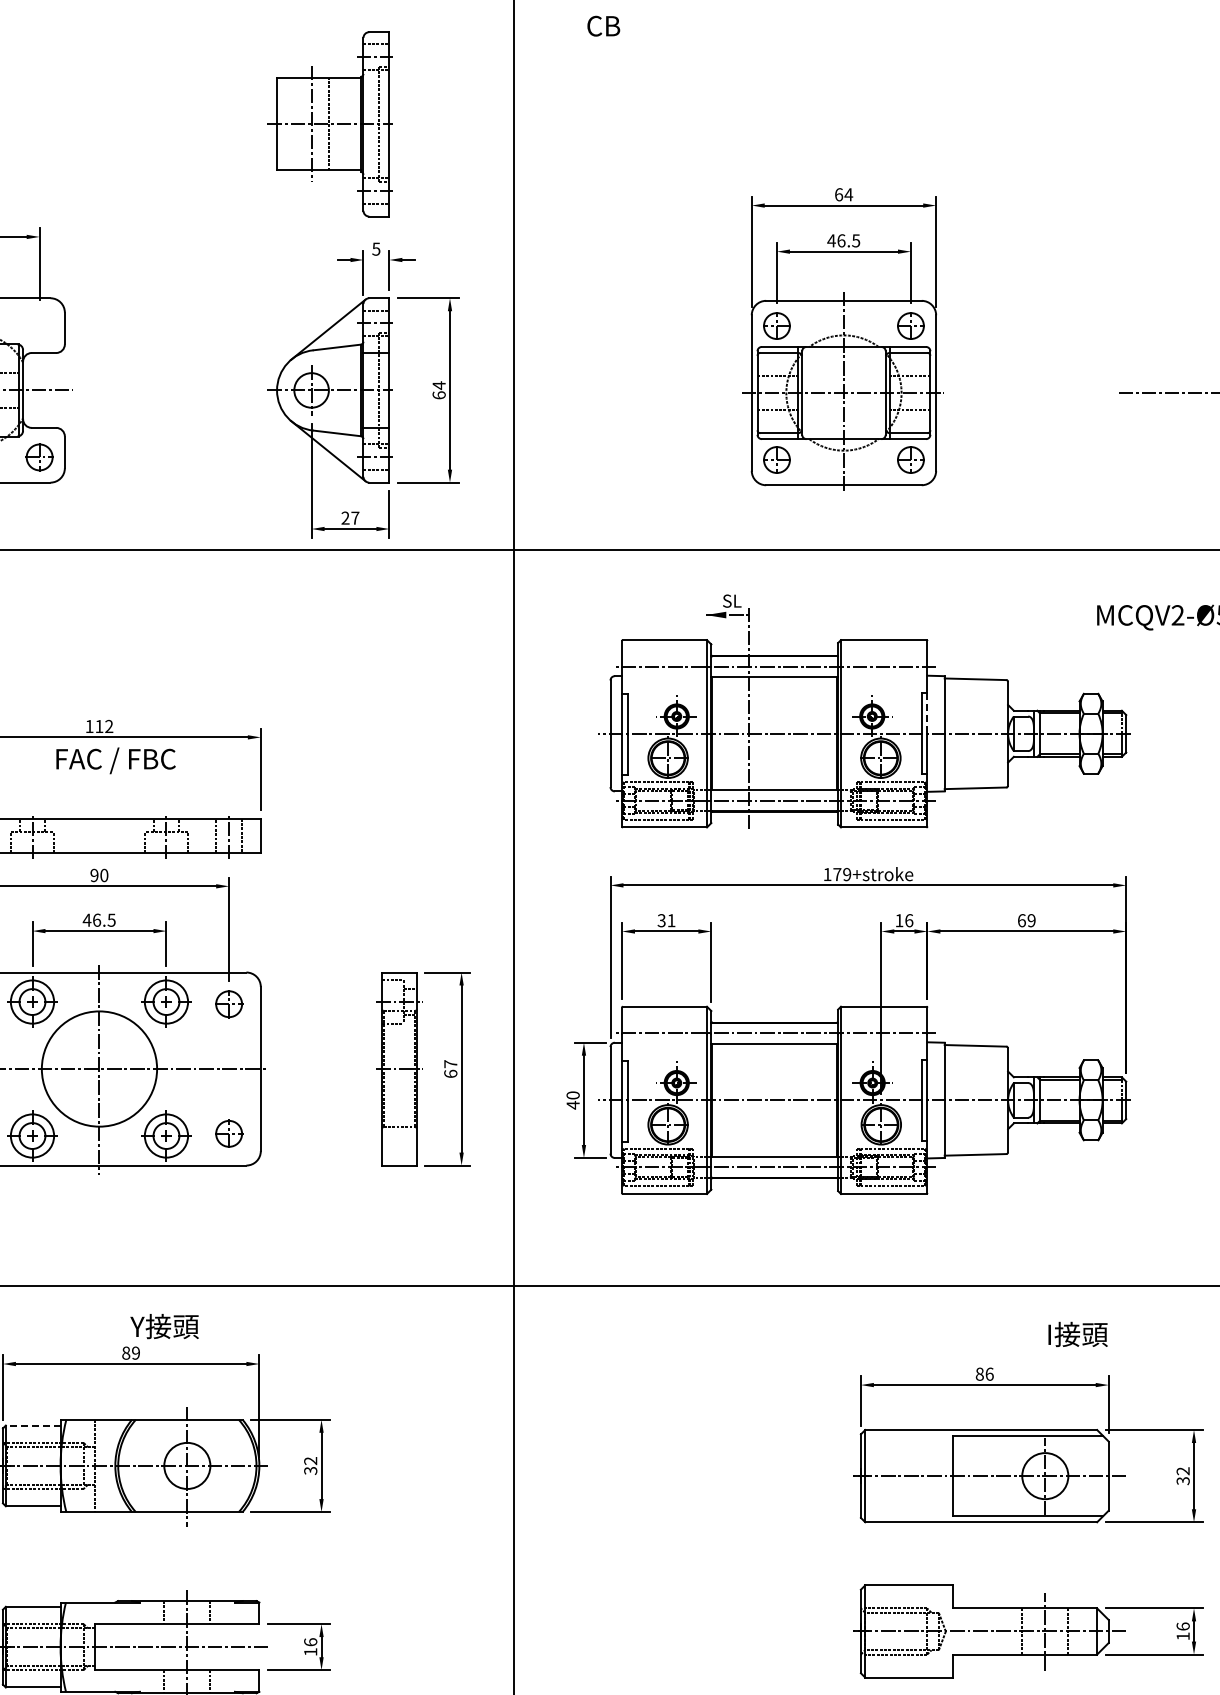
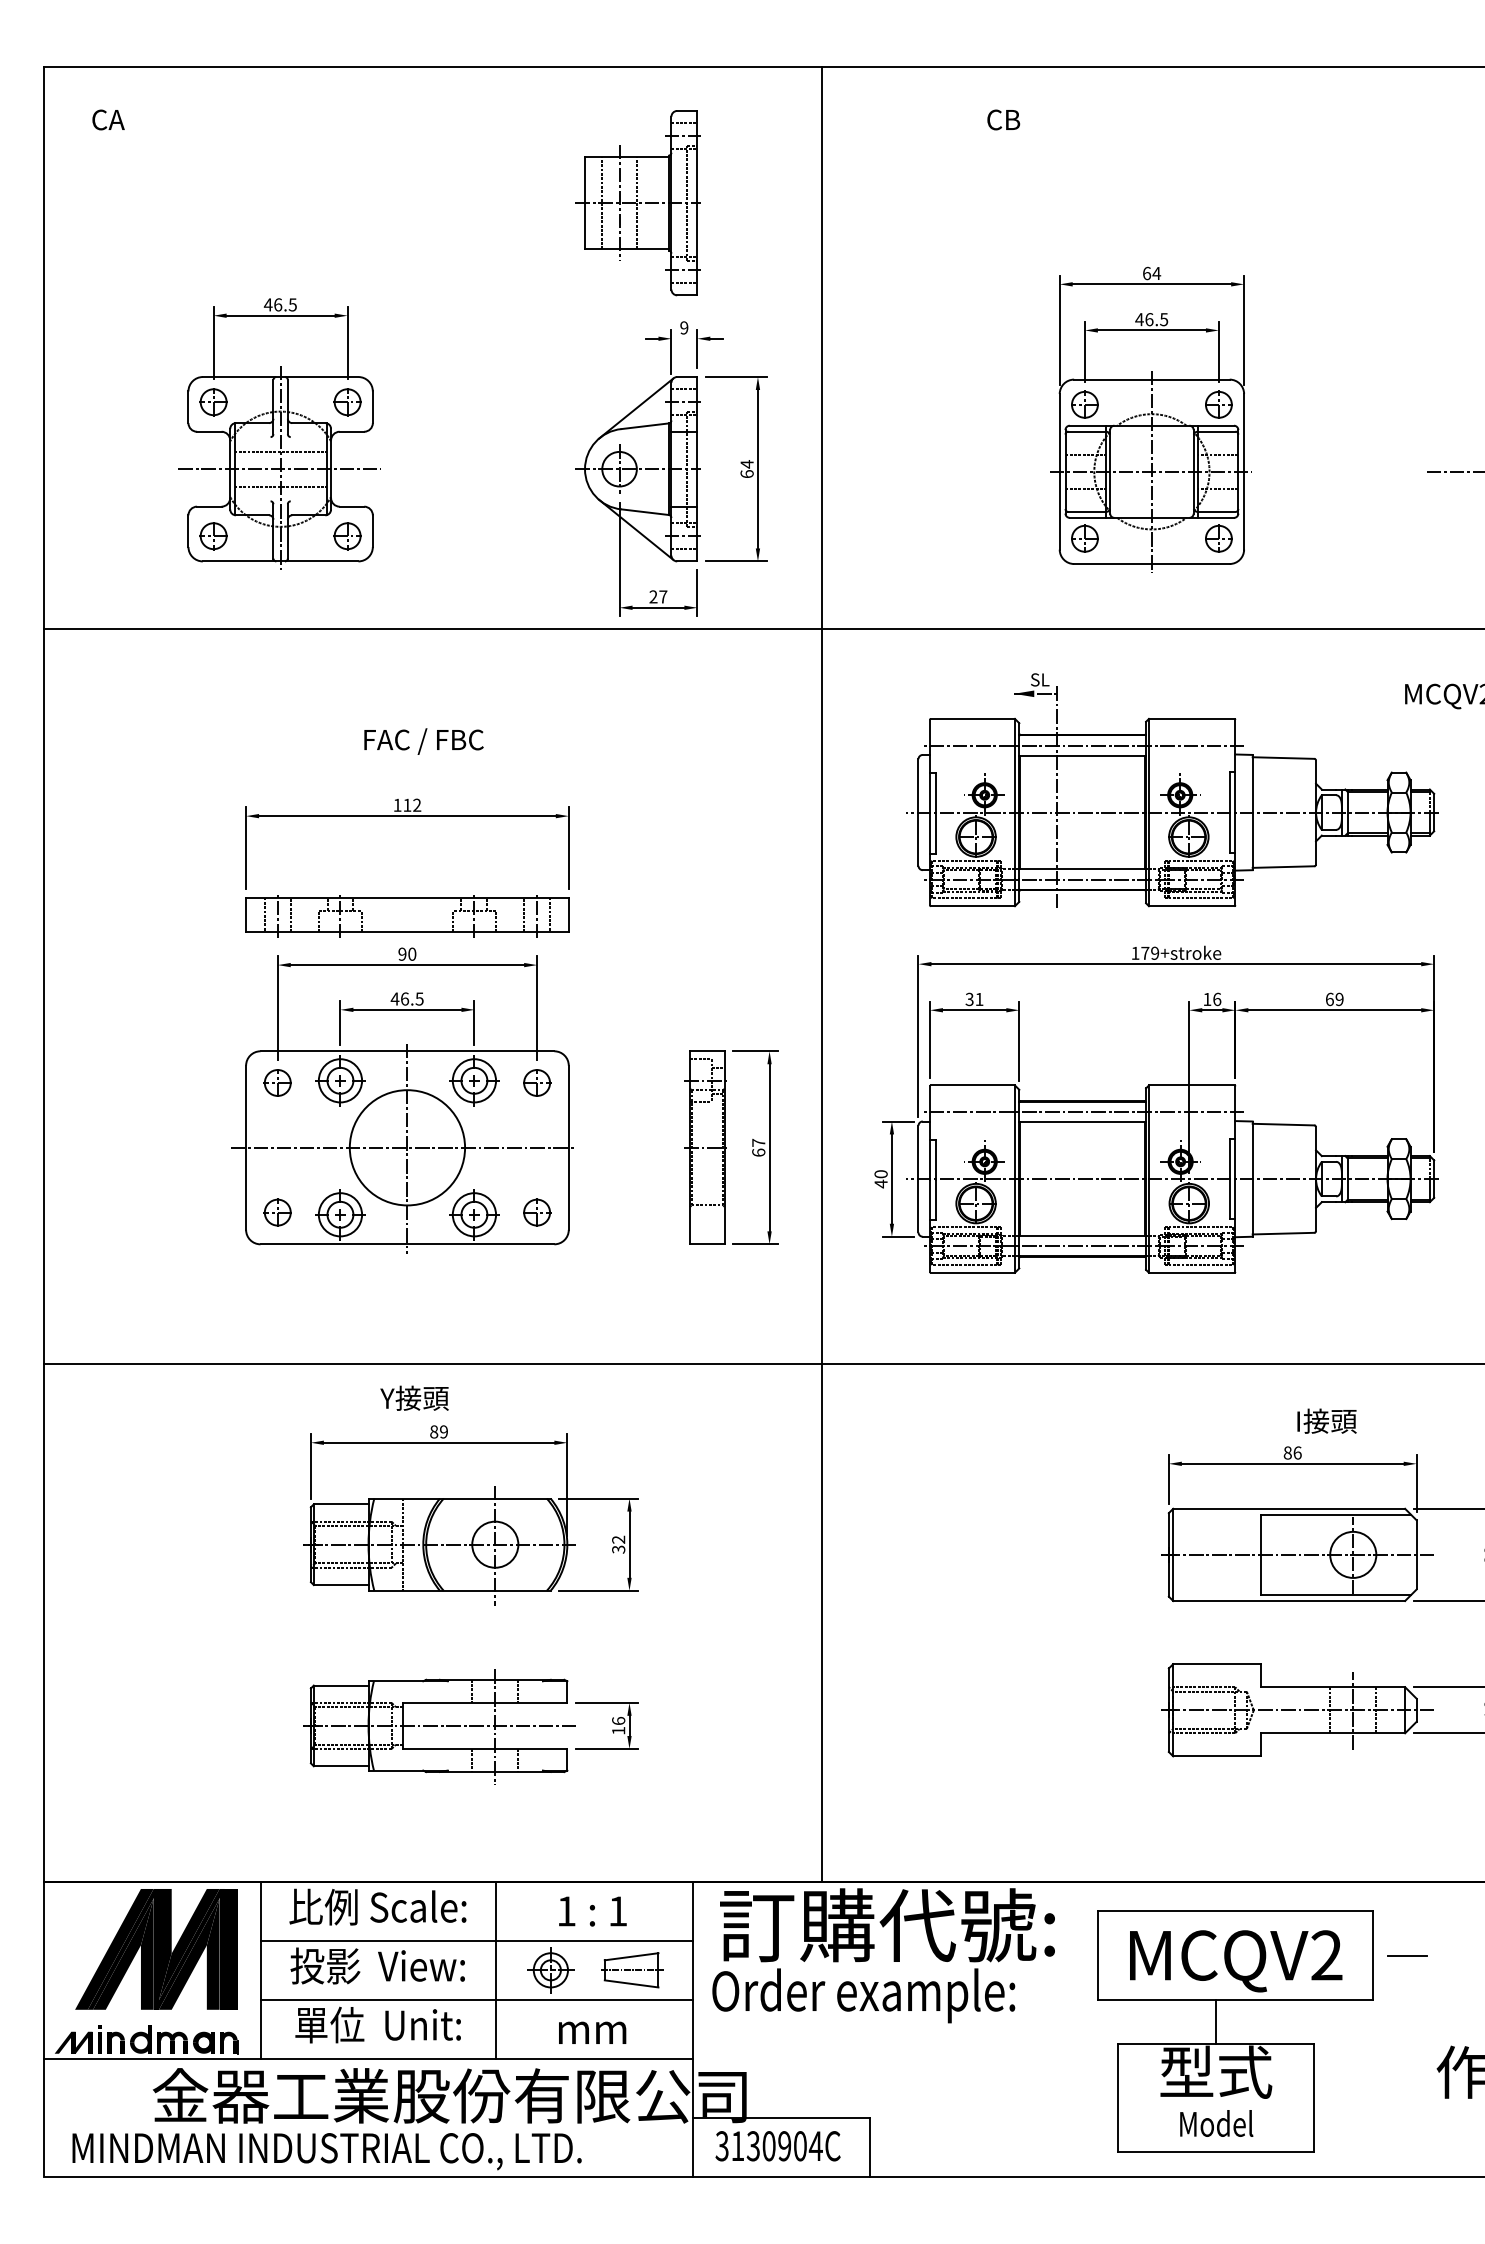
text: (603, 25) -> (1003, 119), moved
line: (294, 124) -> (602, 203), added
text: (376, 248) -> (684, 327), 5 -> 9
part: (39, 323) -> (347, 402), added
line: (927, 713) -> (1235, 792), dashed -> solid
text: (115, 760) -> (423, 741), moved
text: (164, 1325) -> (414, 1397), moved
text: (1077, 1333) -> (1326, 1420), moved
line: (32, 1425) -> (340, 1504), dashed -> solid

